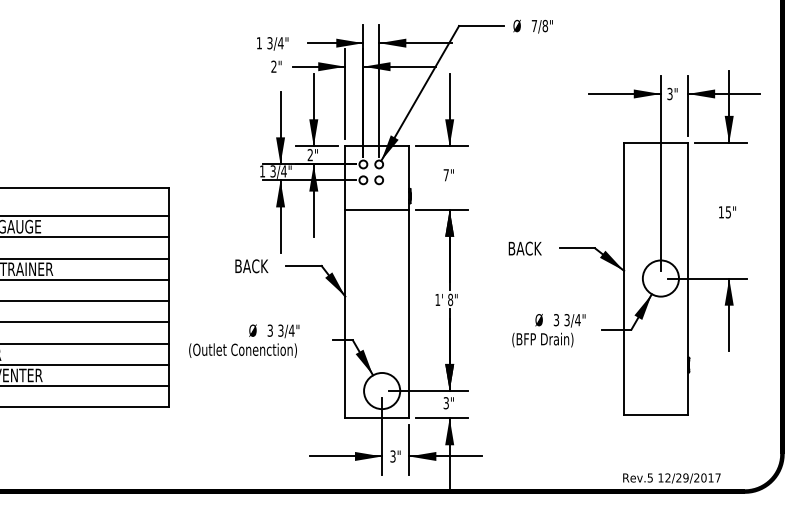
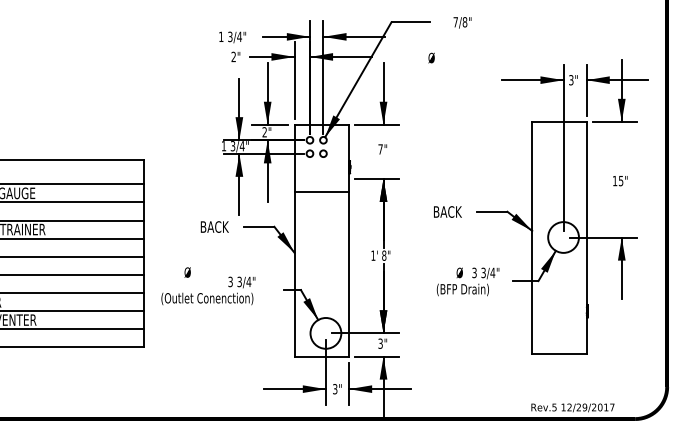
text: (516, 25) -> (431, 57), moved
line: (377, 209) -> (321, 192), moved
text: (252, 330) -> (187, 272), moved

